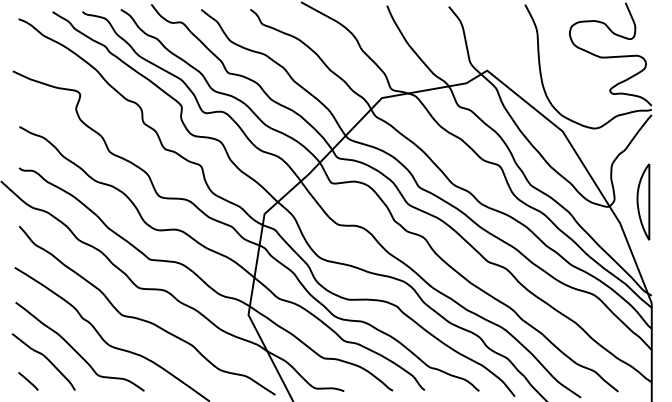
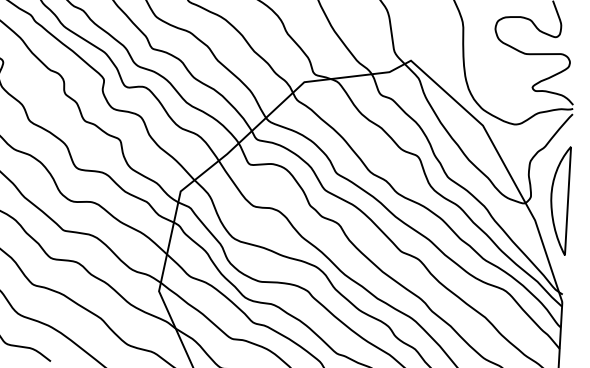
part: (643, 201) -> (559, 200), size x1.43

